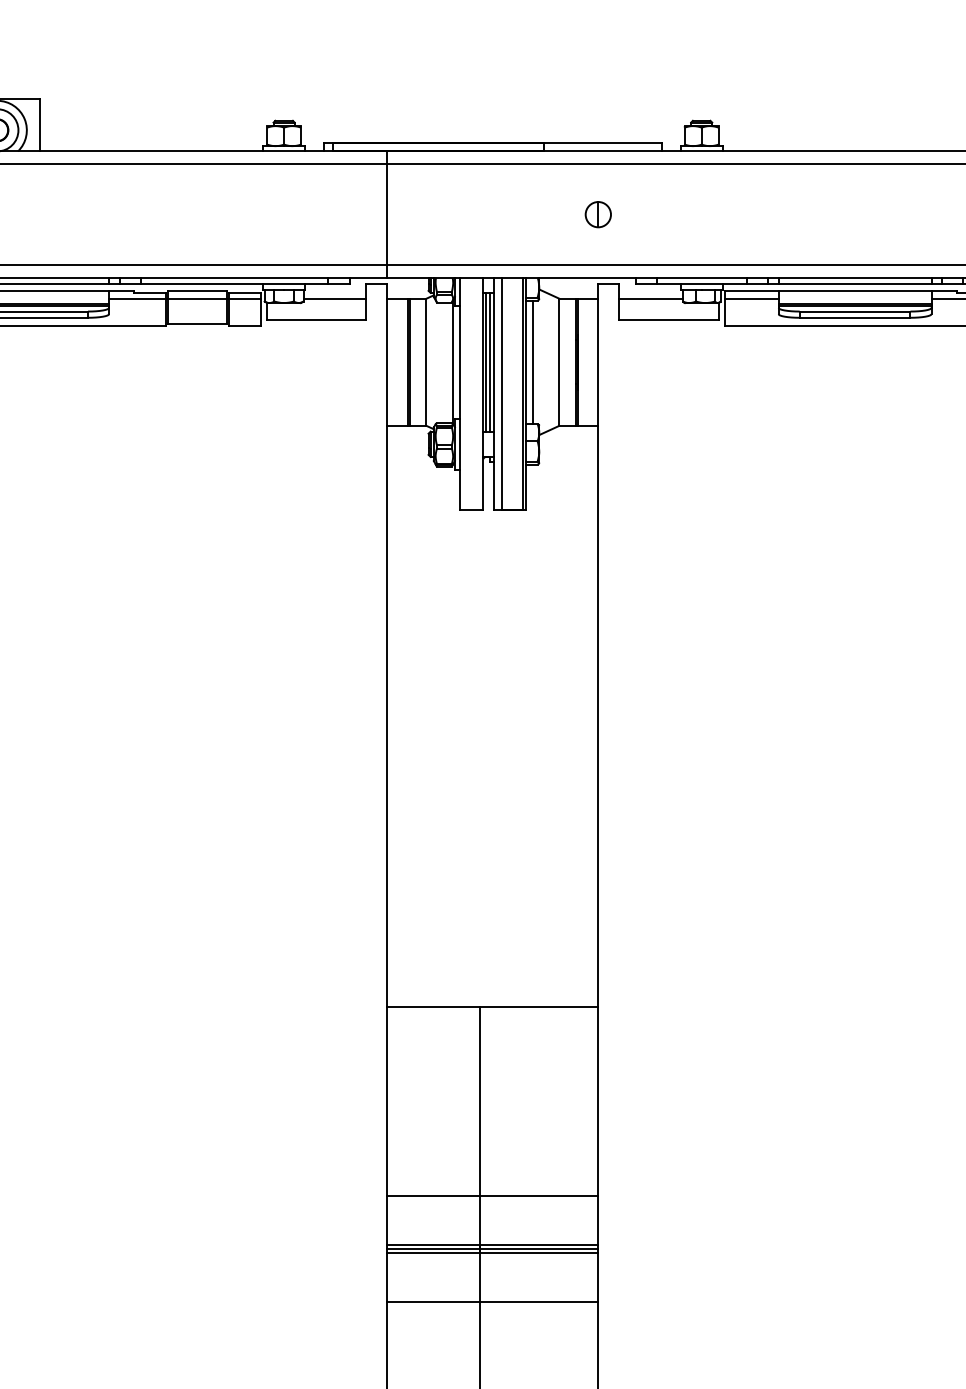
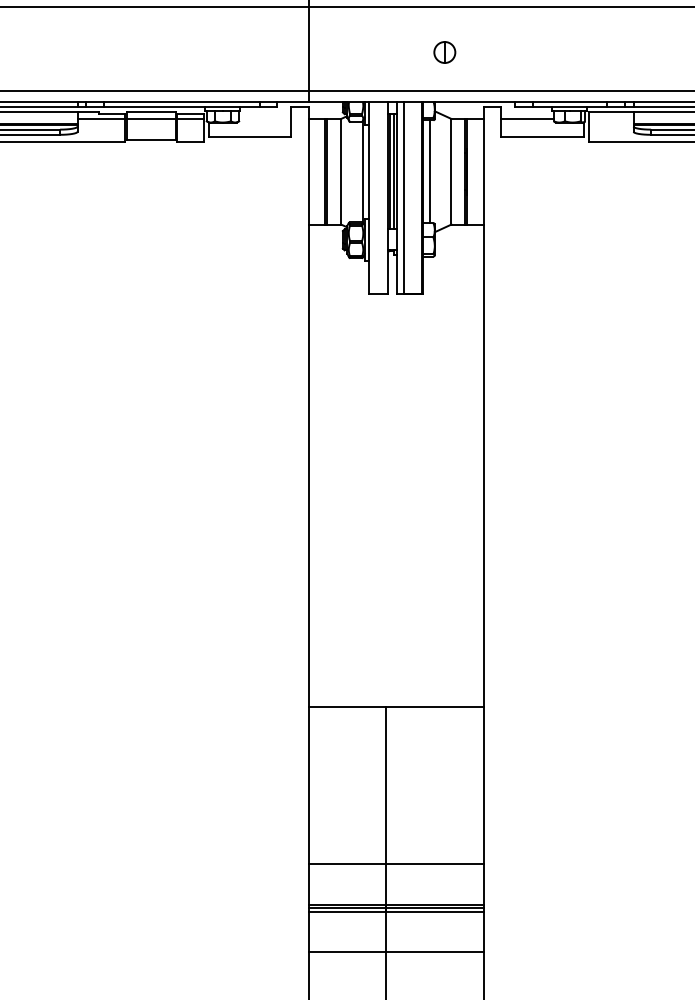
part: (597, 214) -> (444, 52), moved
line: (334, 298) -> (264, 118), removed
line: (751, 298) -> (611, 118), removed

